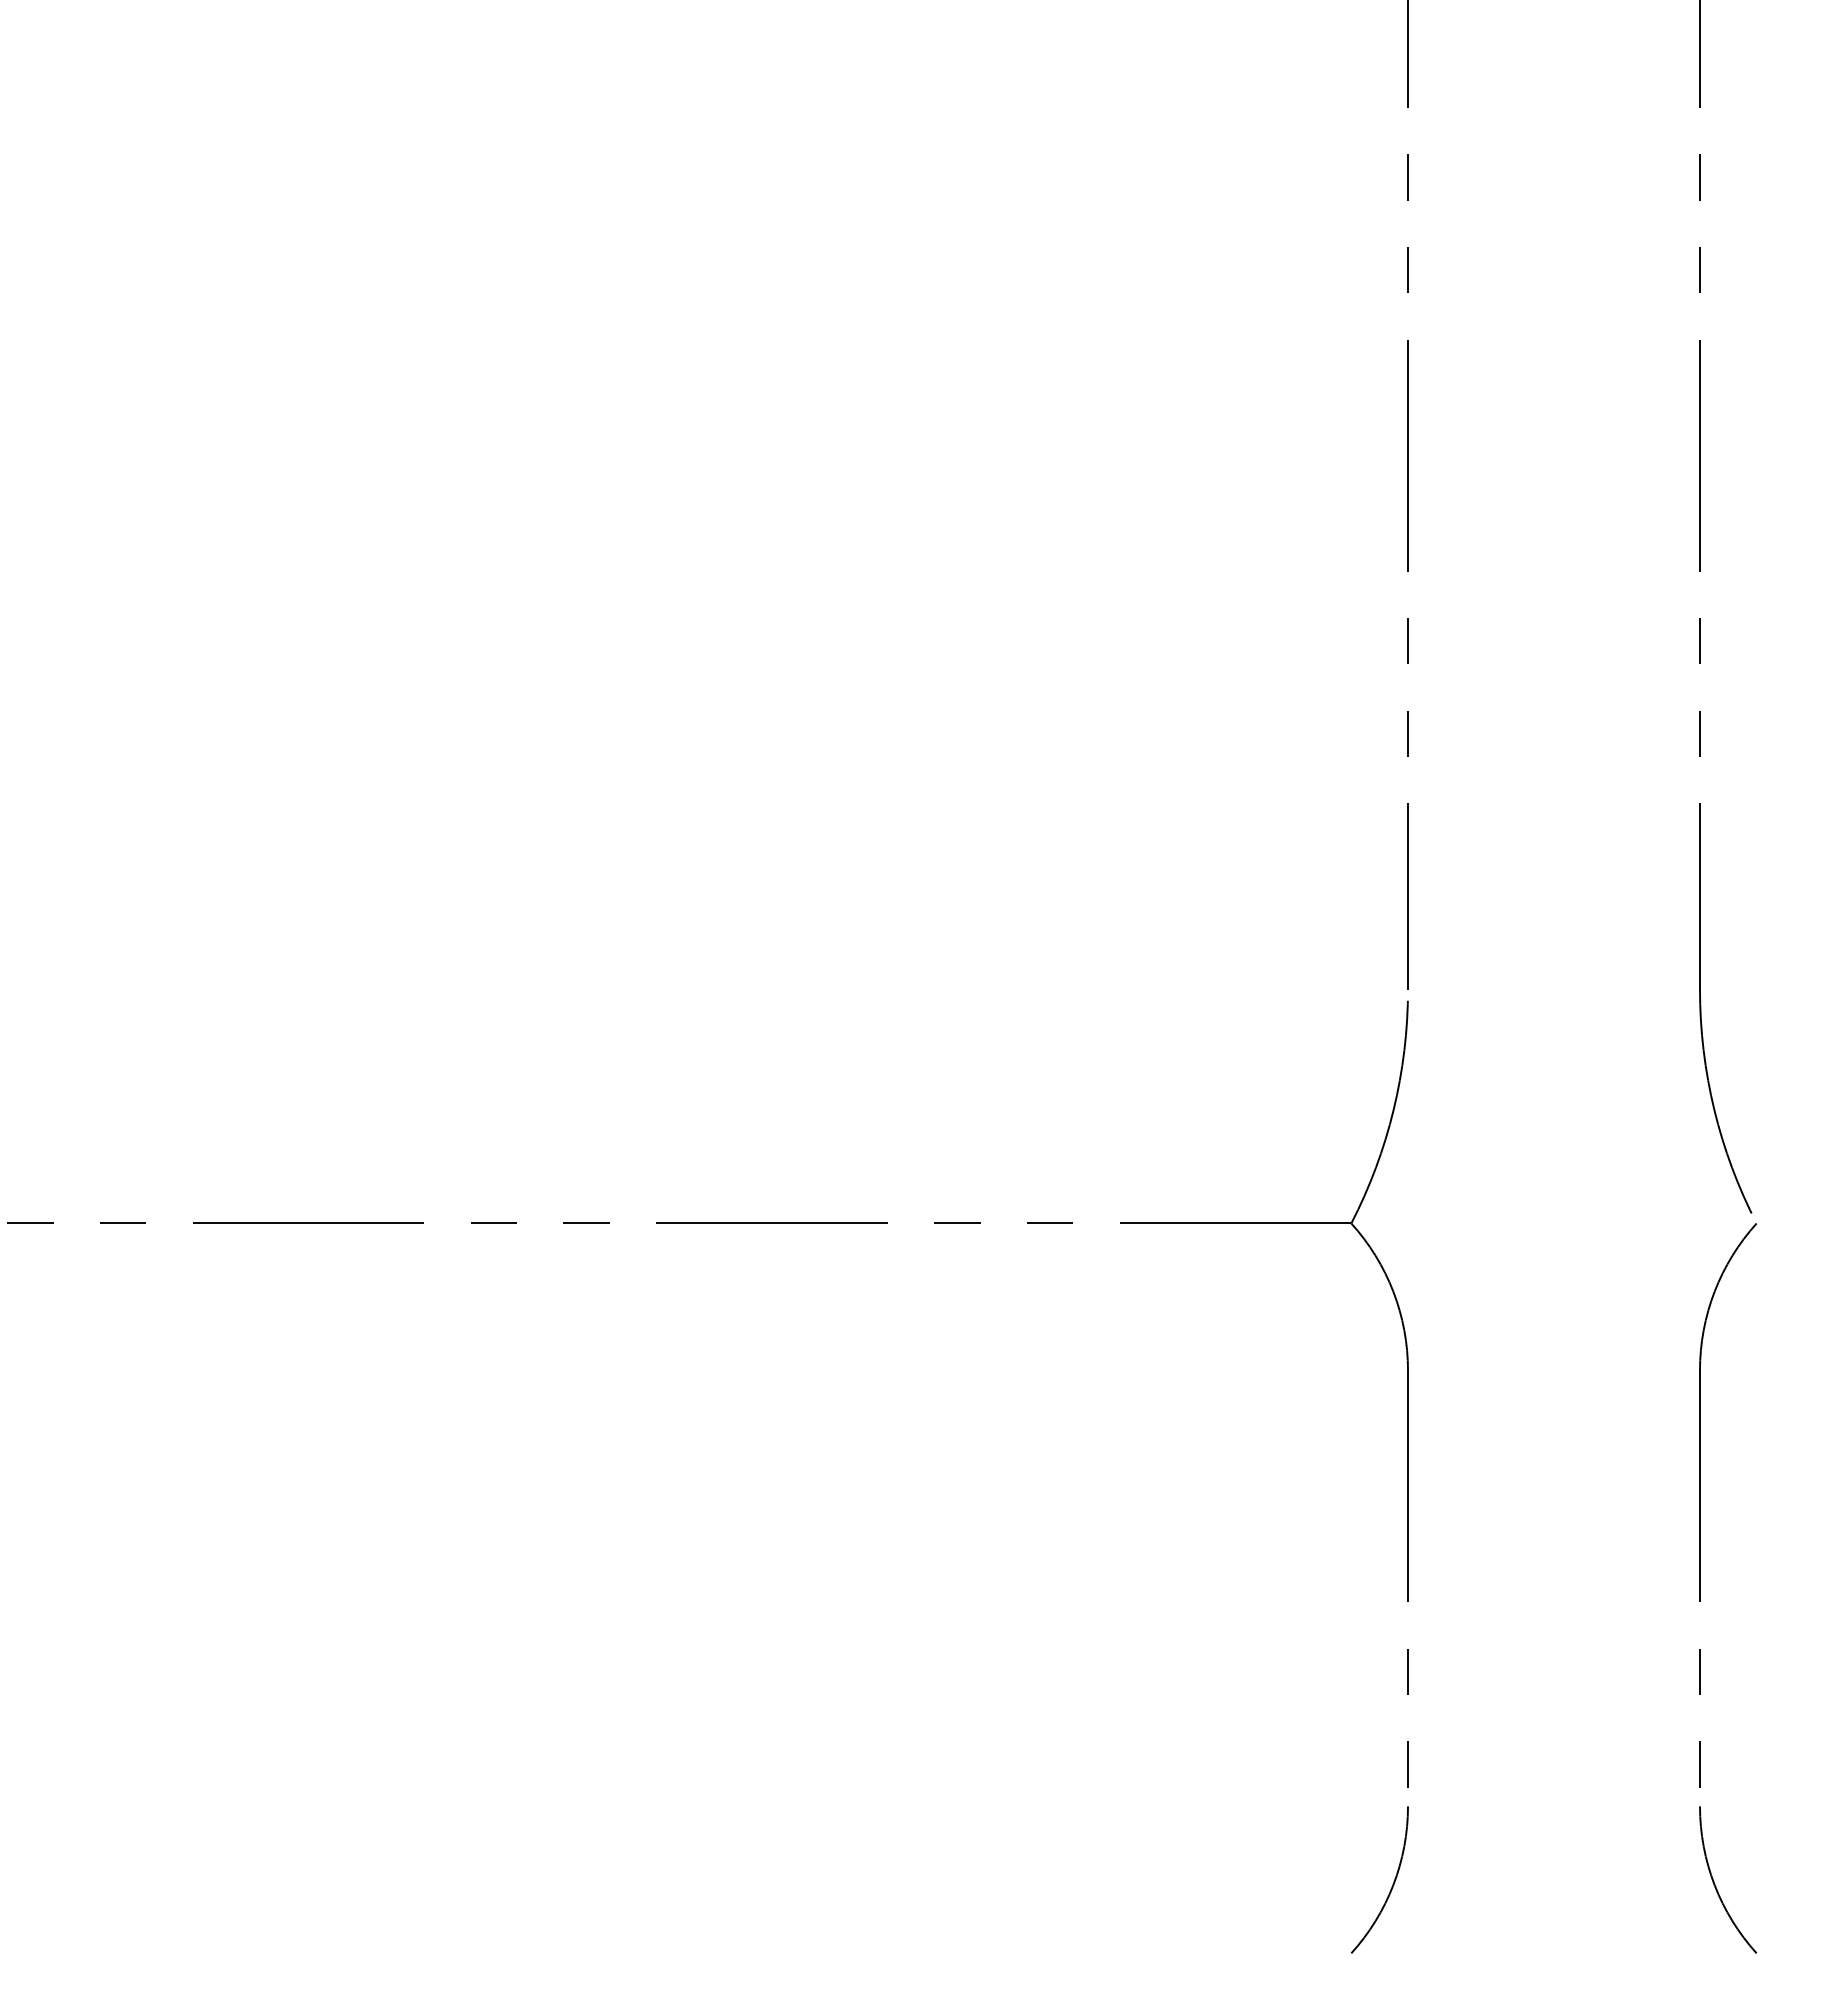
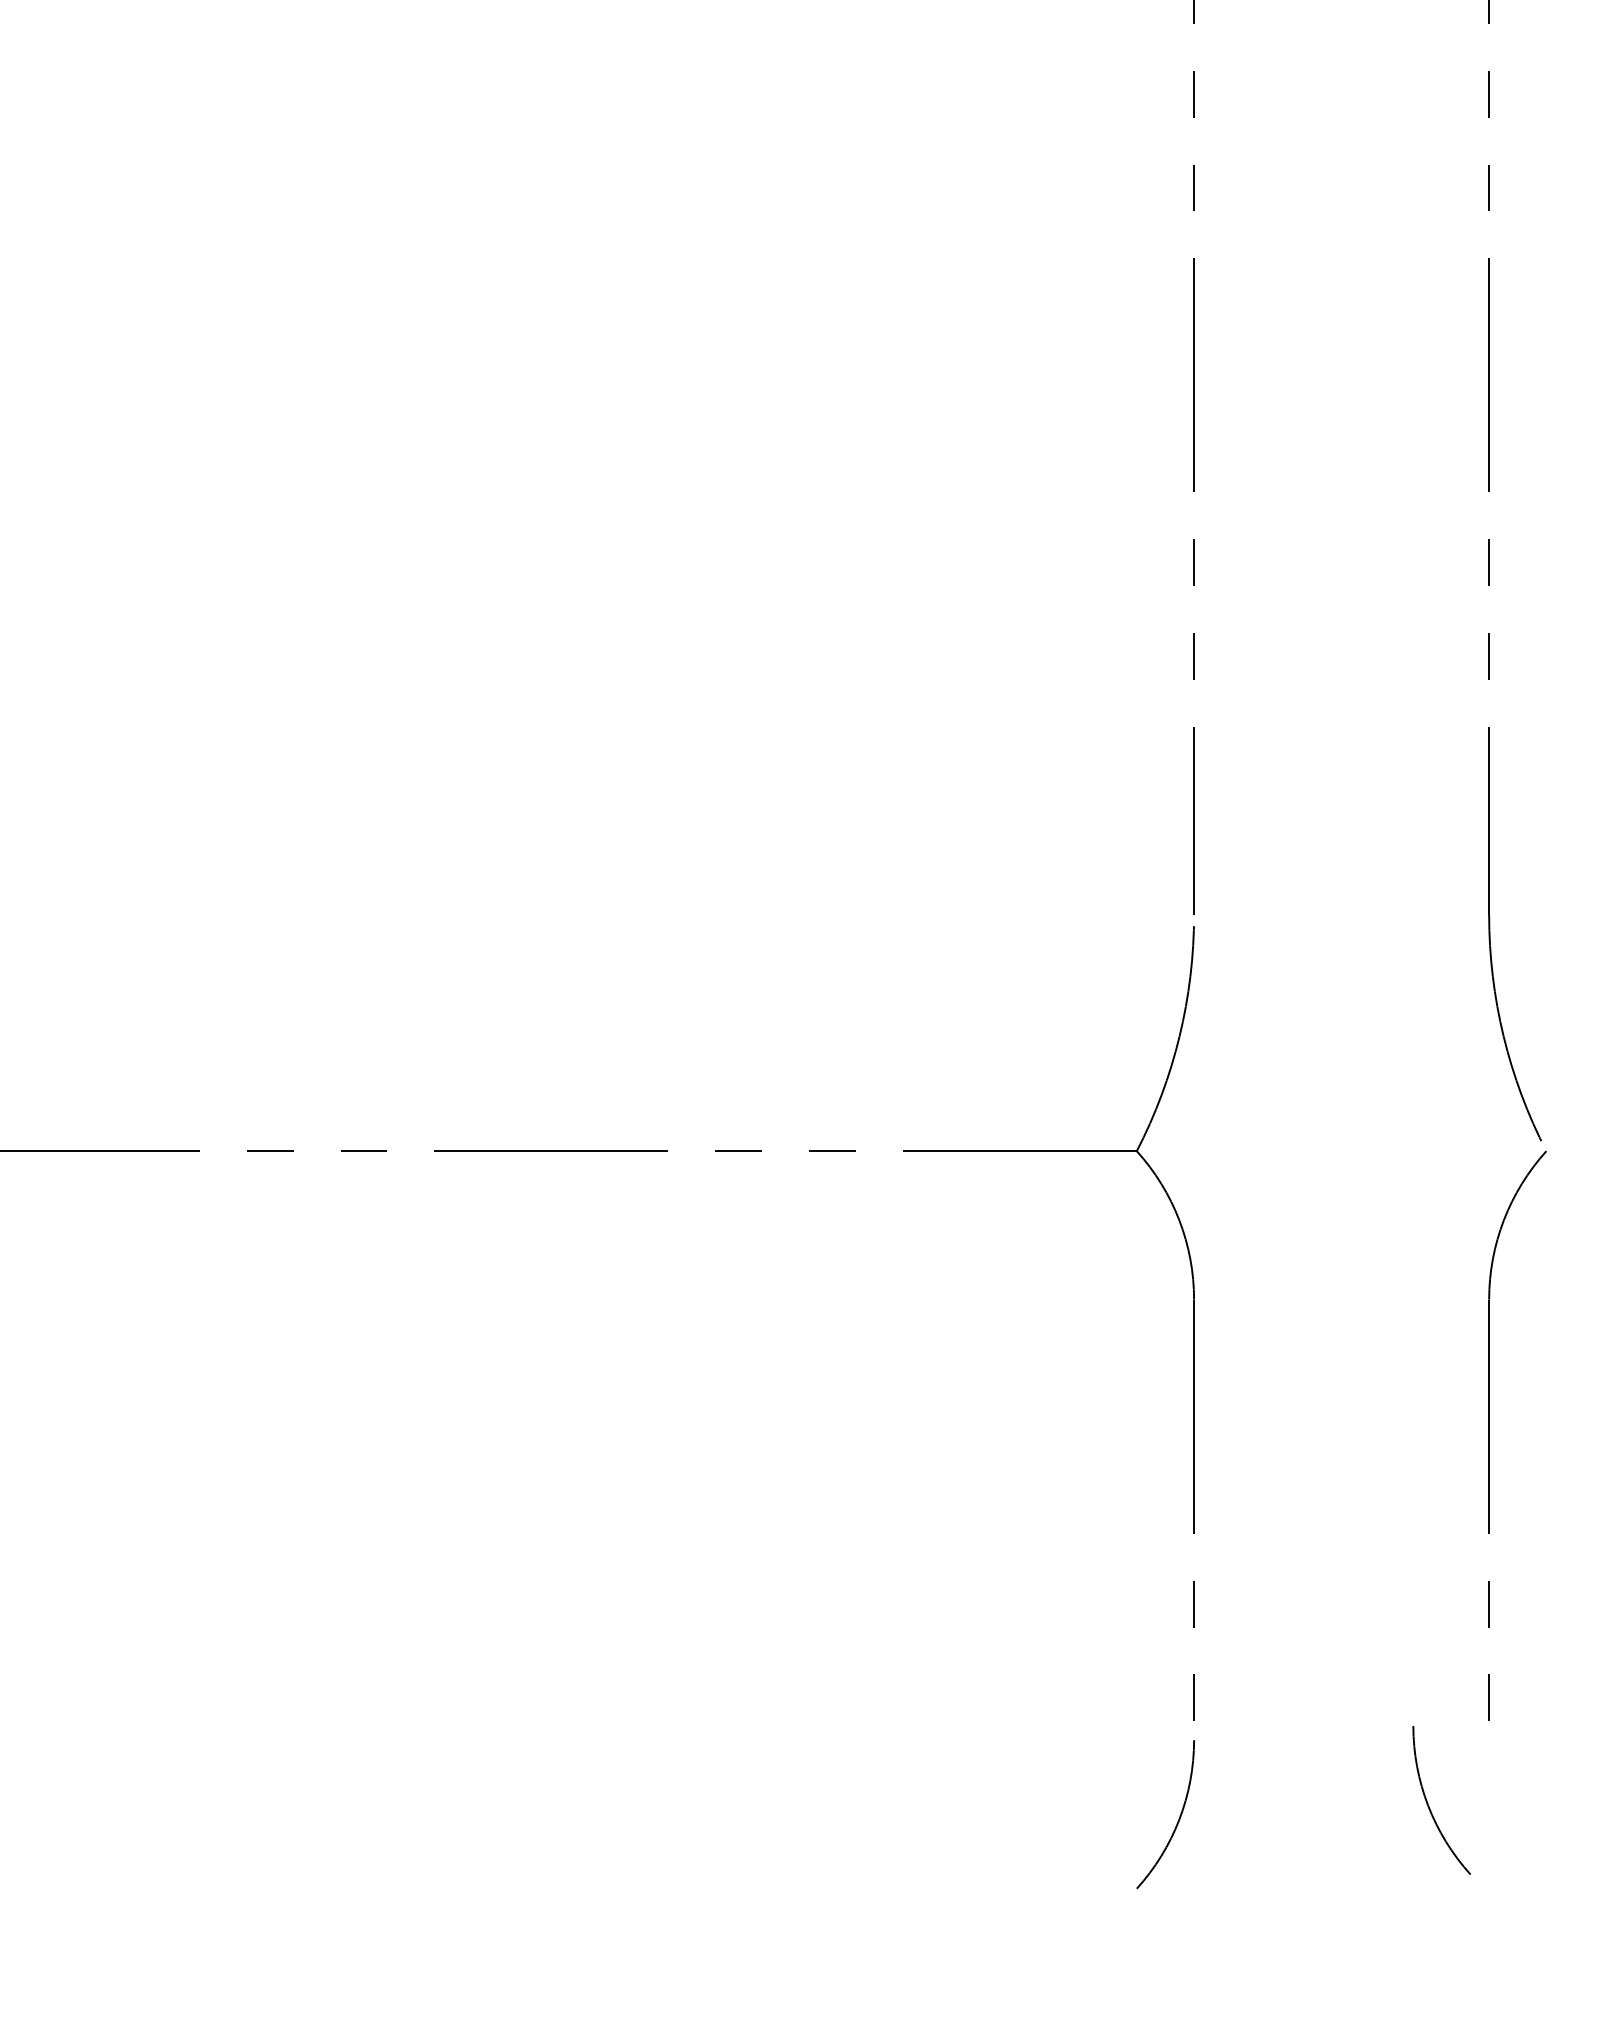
arc: (1716, 1886) -> (1430, 1807), moved

